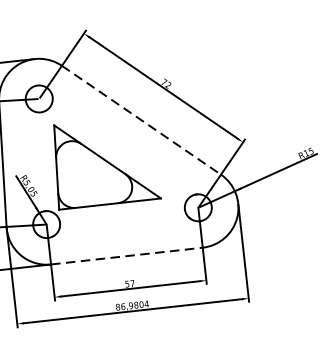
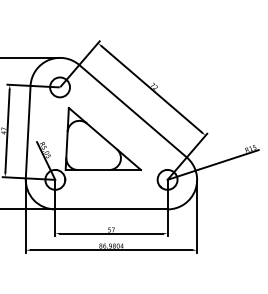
line: (142, 120) -> (133, 111), dashed -> solid
line: (126, 256) -> (111, 209), dashed -> solid

